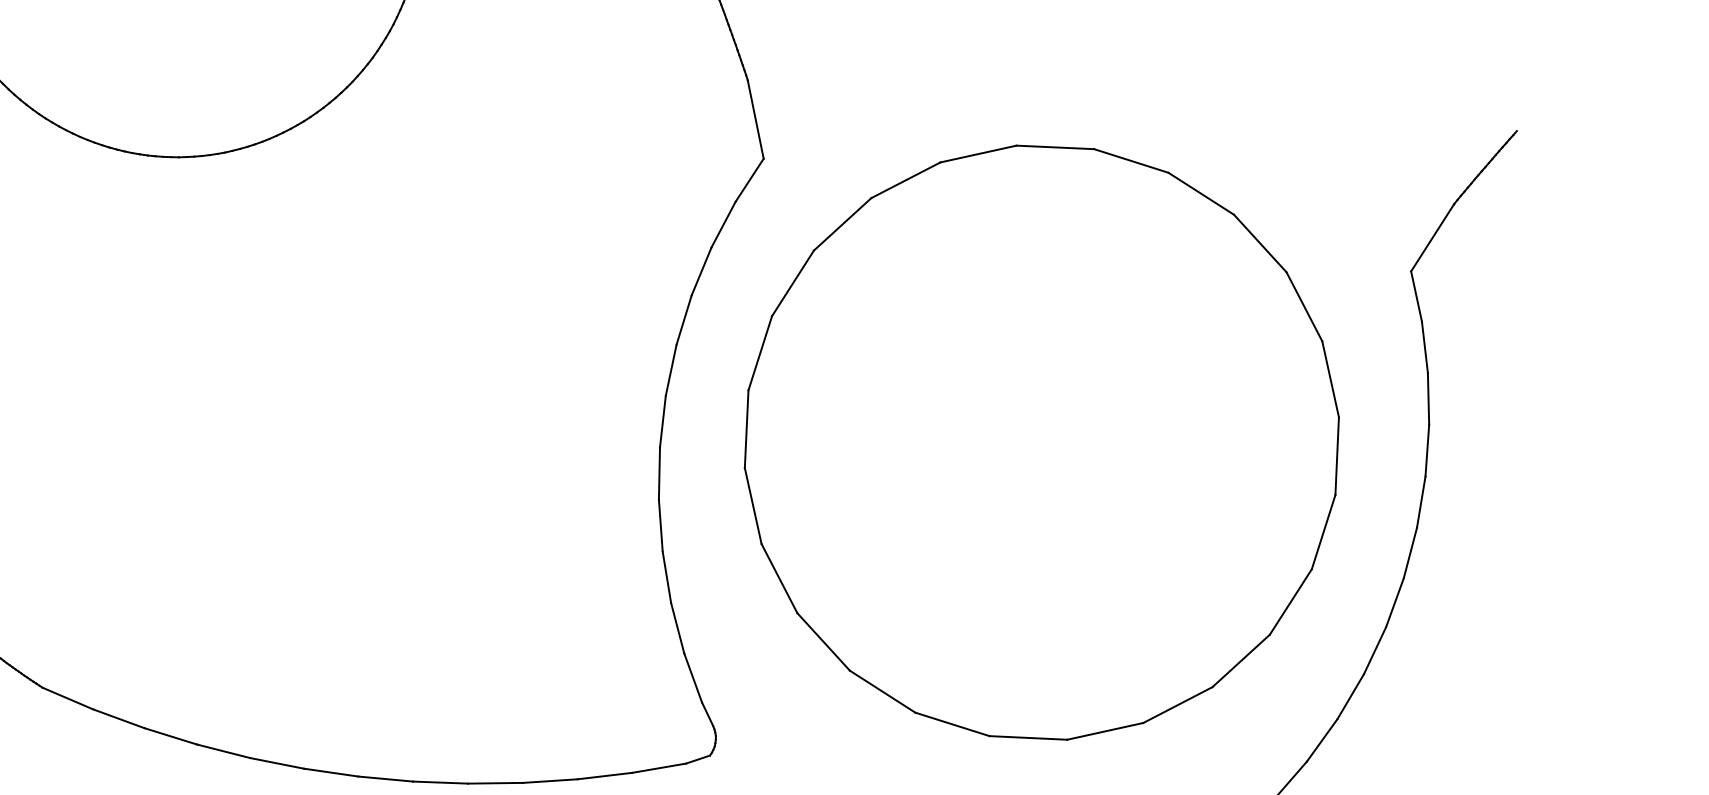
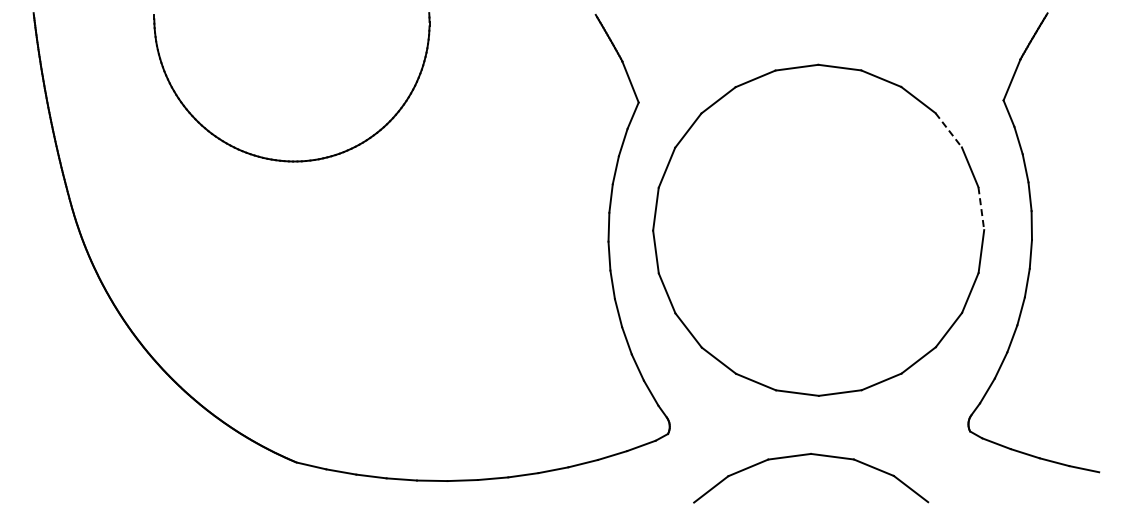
line: (1303, 307) -> (948, 130), solid -> dashed
line: (1337, 455) -> (981, 208), solid -> dashed

